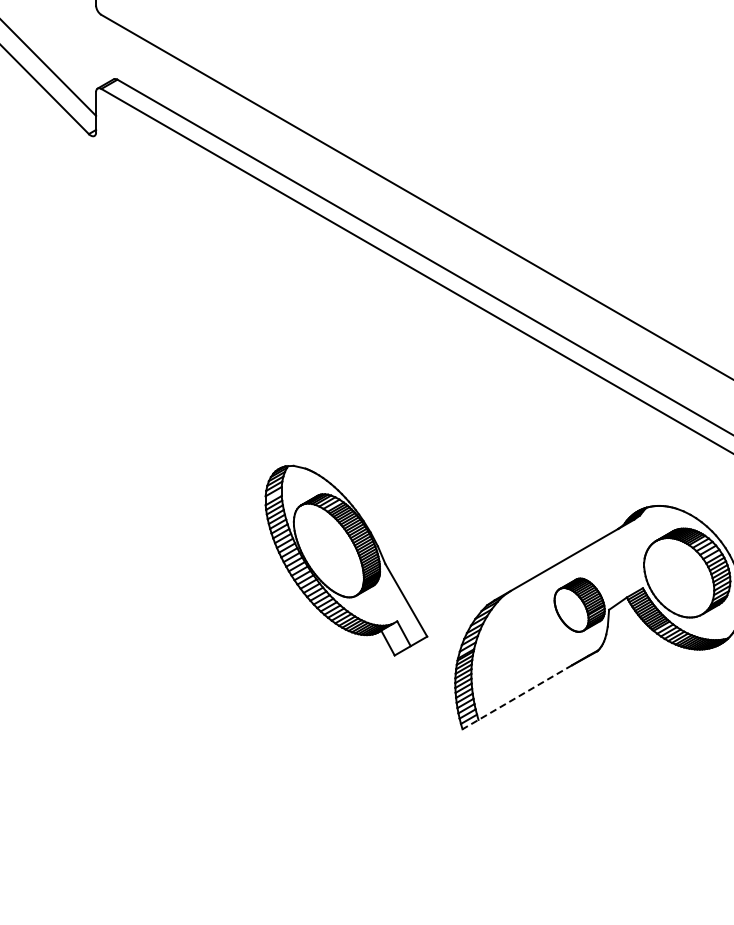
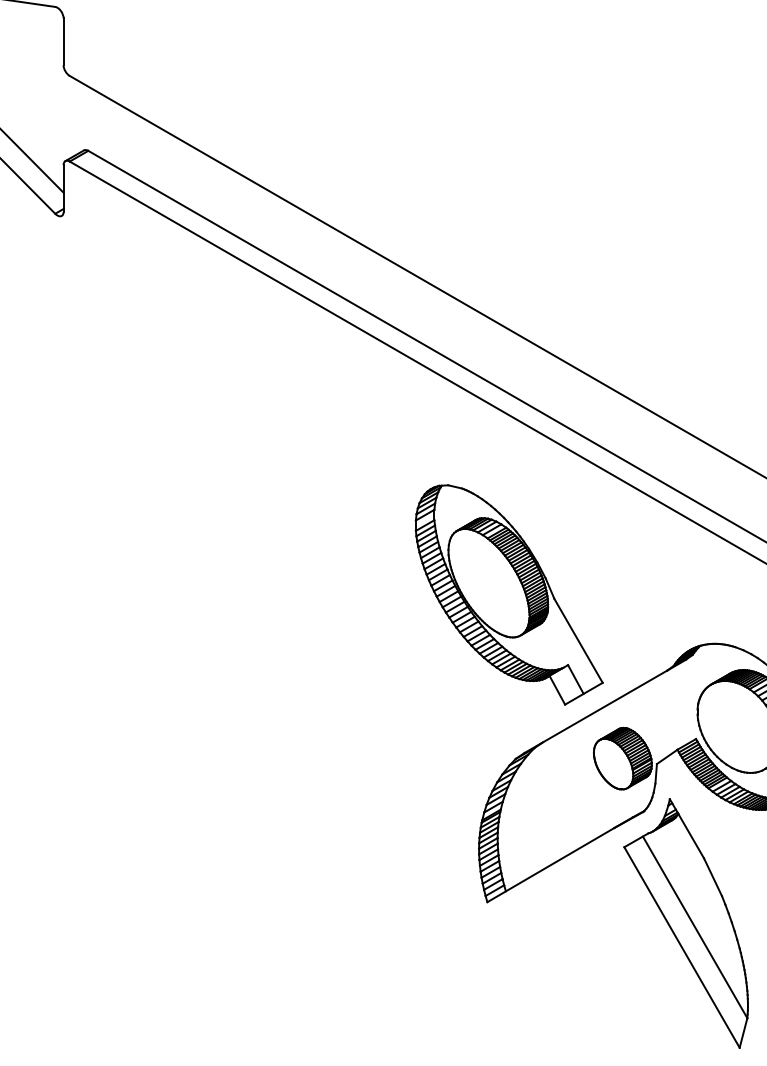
part: (346, 560) -> (509, 594), moved
line: (517, 697) -> (550, 865), dashed -> solid
part: (633, 747) -> (685, 923), added

